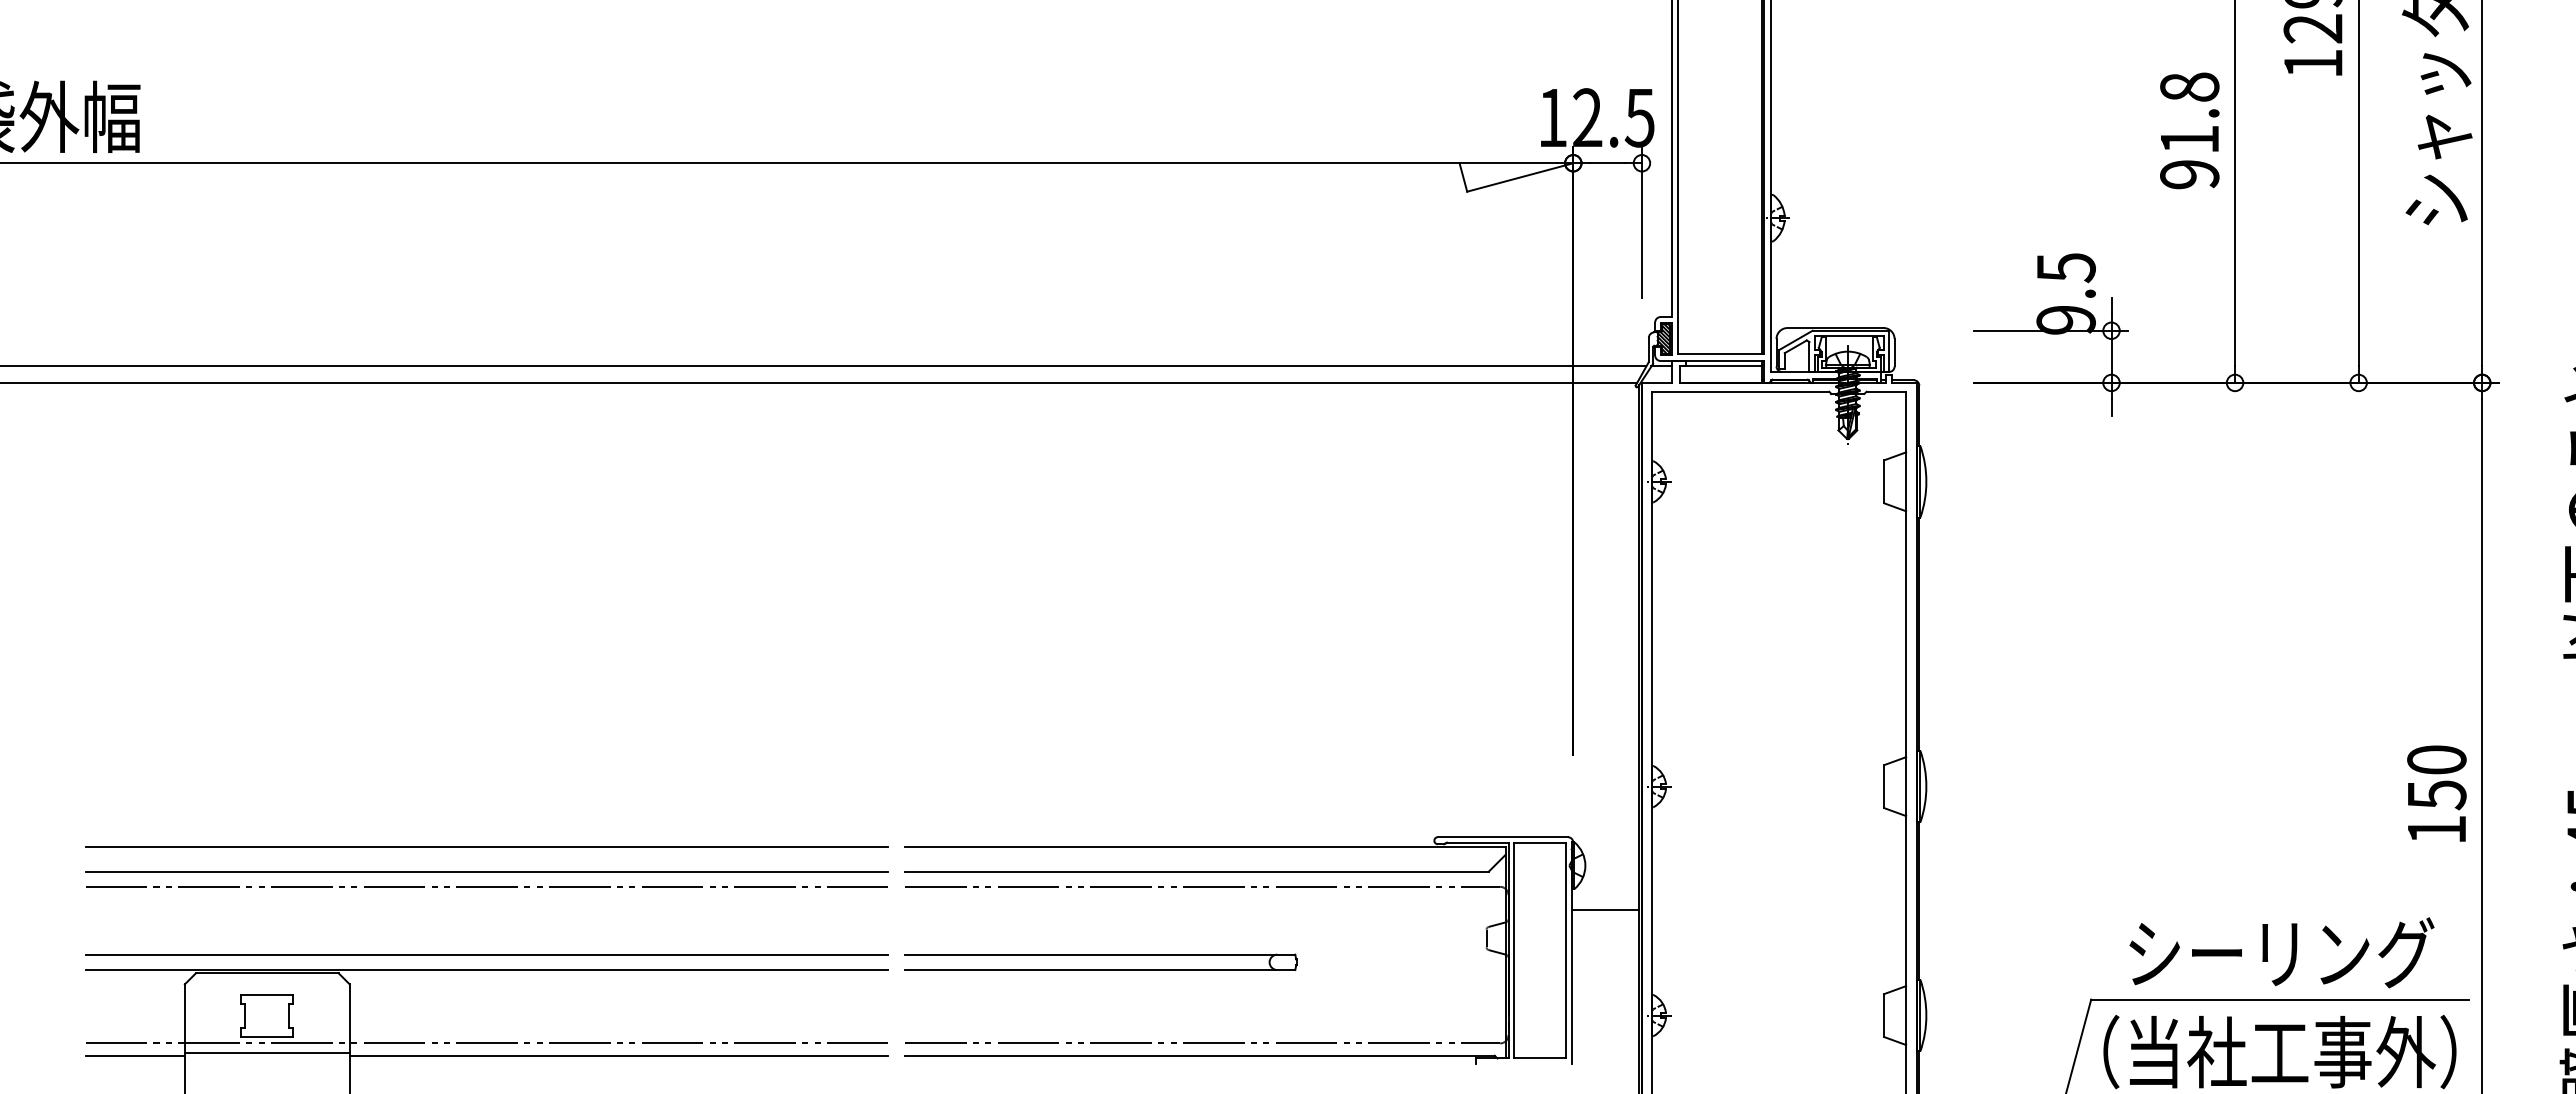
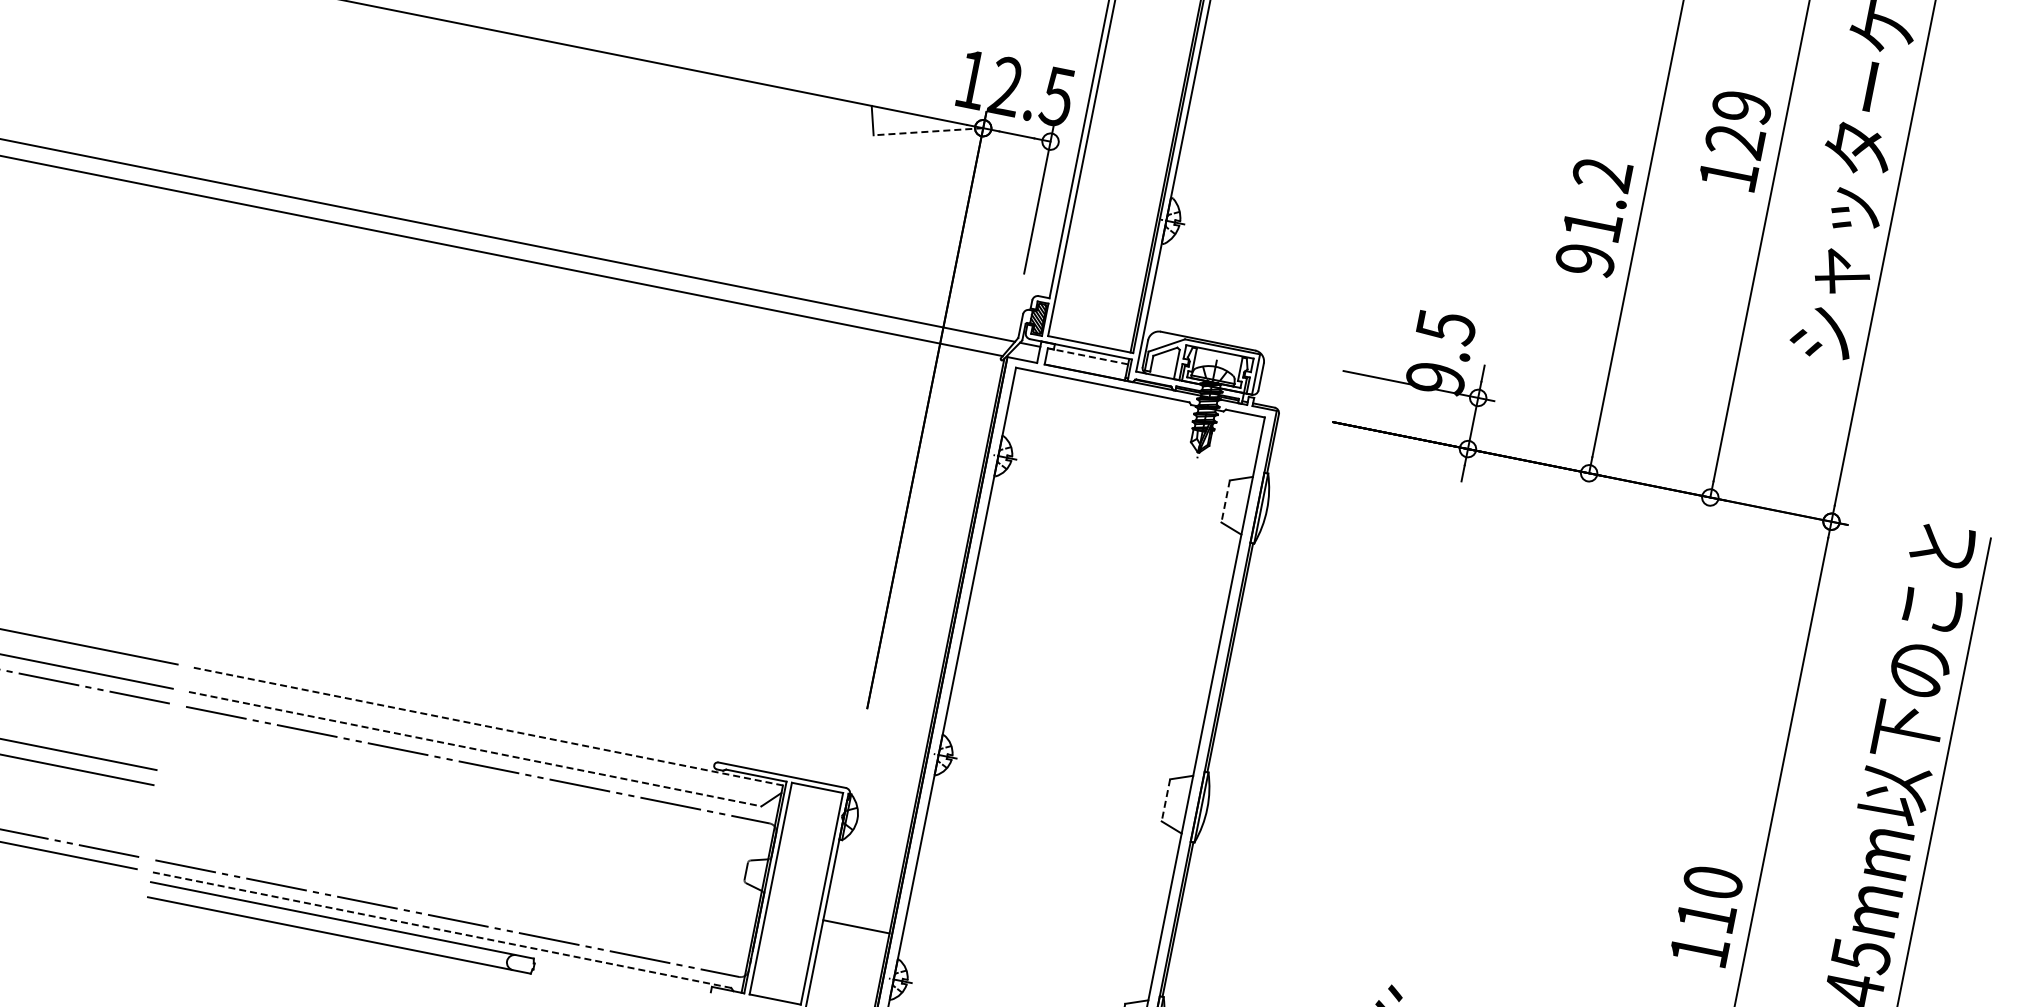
text: (2189, 86) -> (1602, 173), 91.8 -> 91.2
line: (1520, 177) -> (928, 131), solid -> dashed
line: (1721, 366) -> (1088, 356), solid -> dashed
line: (1884, 482) -> (1225, 502), solid -> dashed
line: (1884, 787) -> (1166, 801), solid -> dashed
text: (2437, 795) -> (1706, 917), 150 -> 110
line: (1205, 847) -> (488, 727), solid -> dashed
line: (1196, 871) -> (474, 748), solid -> dashed
line: (1605, 910) -> (856, 927), moved
part: (1100, 961) -> (341, 927), moved
line: (1199, 1055) -> (441, 929), solid -> dashed

